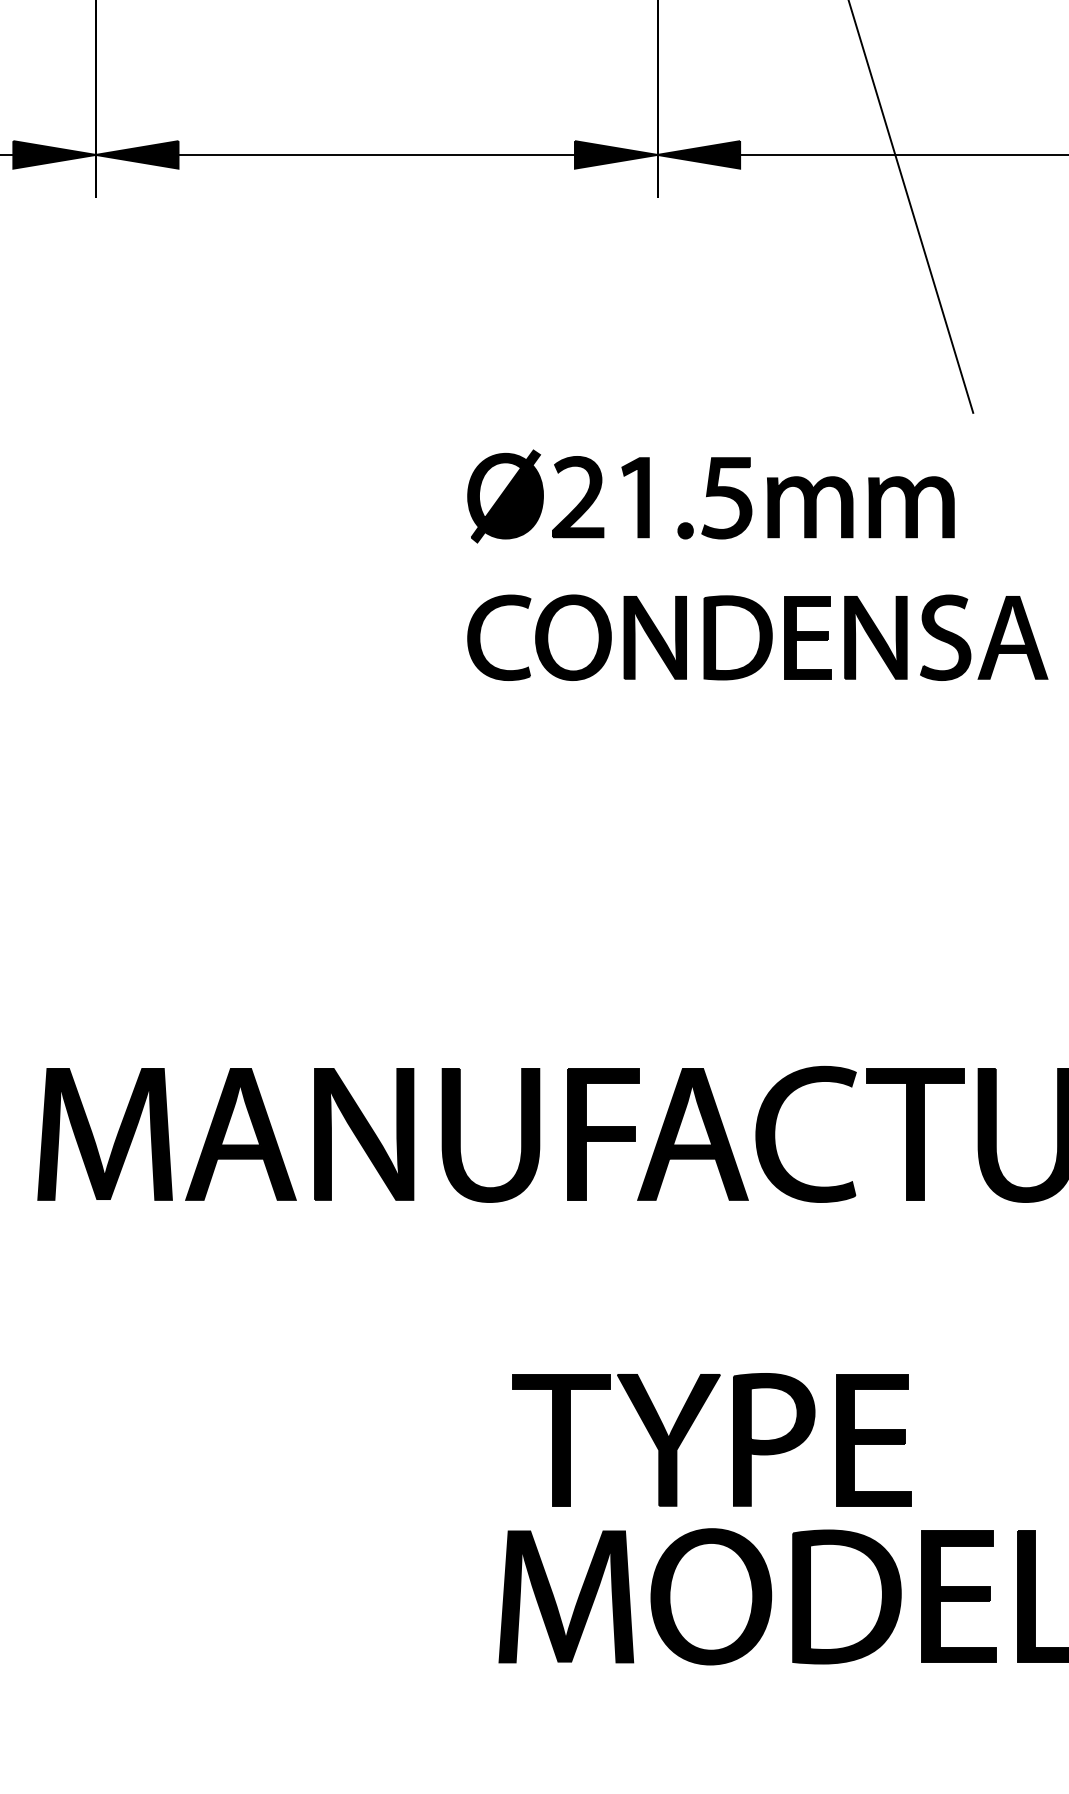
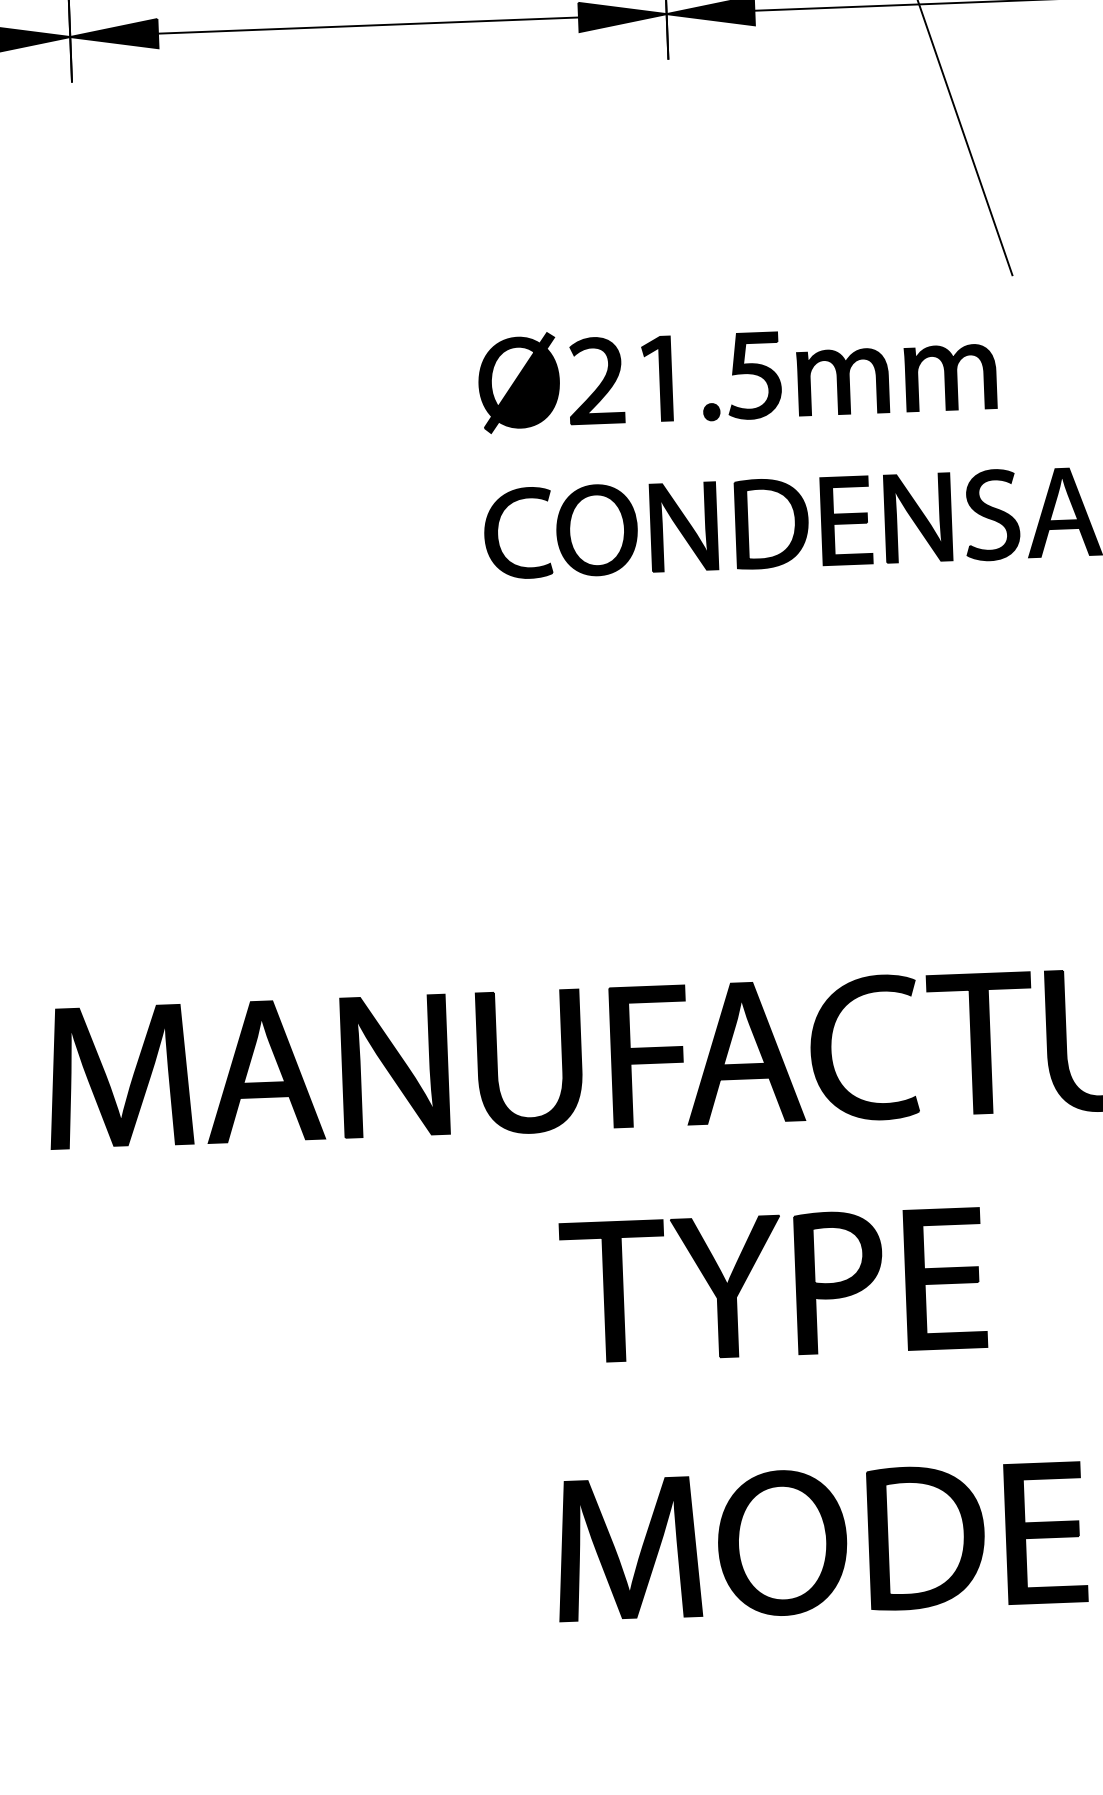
part: (733, 1439) -> (796, 1283), moved

